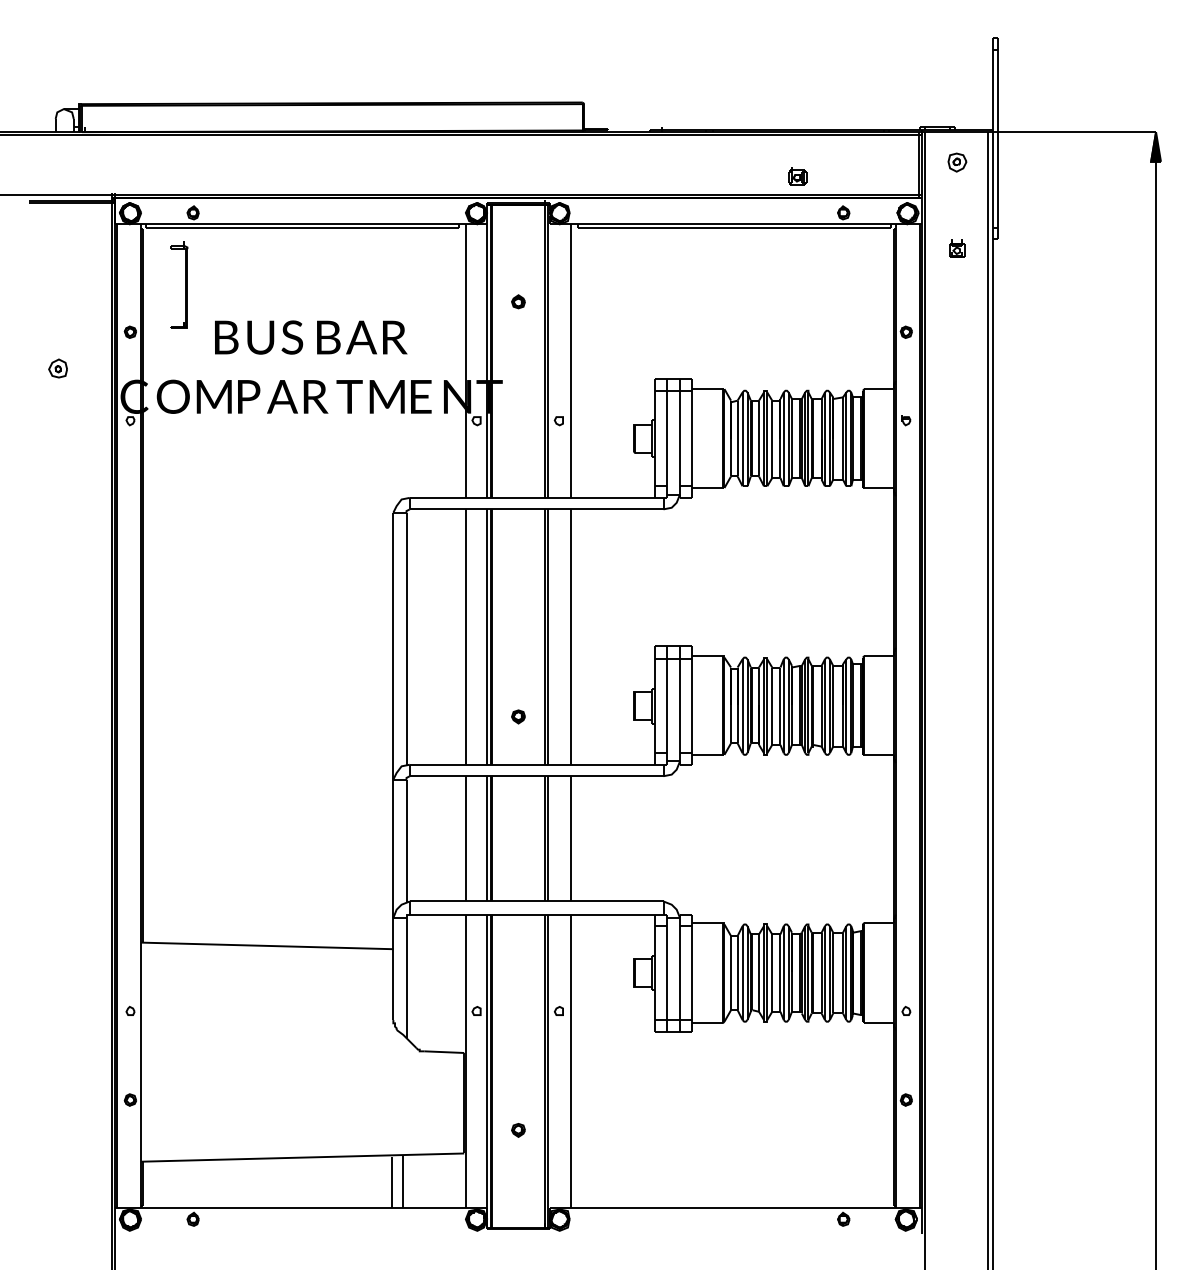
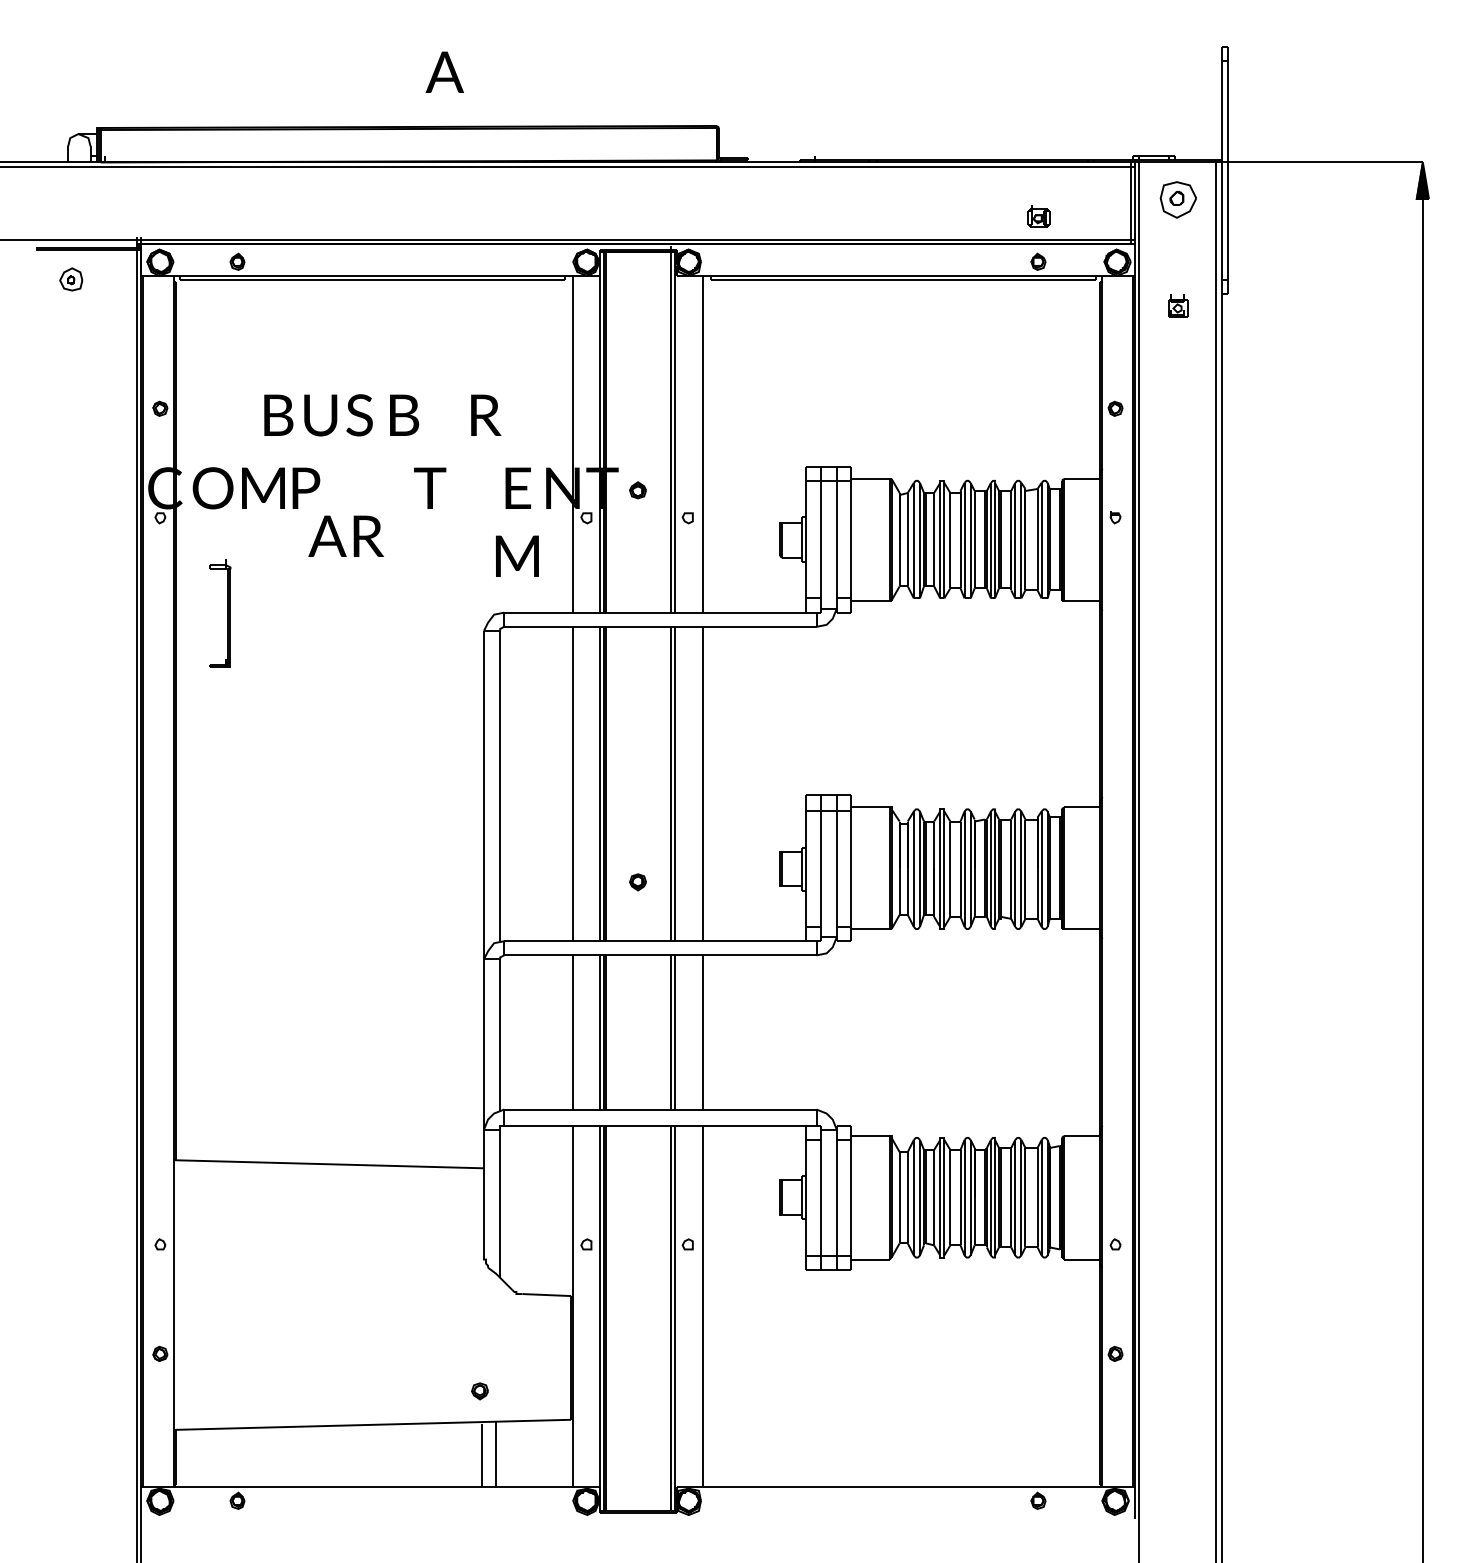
part: (957, 162) -> (1178, 199), size x1.6
part: (797, 176) -> (1038, 216), moved
part: (185, 284) -> (227, 613), moved
part: (518, 301) -> (637, 490), moved
text: (361, 336) -> (444, 71), moved
part: (58, 368) -> (71, 279), moved
text: (297, 396) -> (345, 535), moved
text: (387, 396) -> (517, 555), moved
part: (518, 1130) -> (479, 1391), moved

